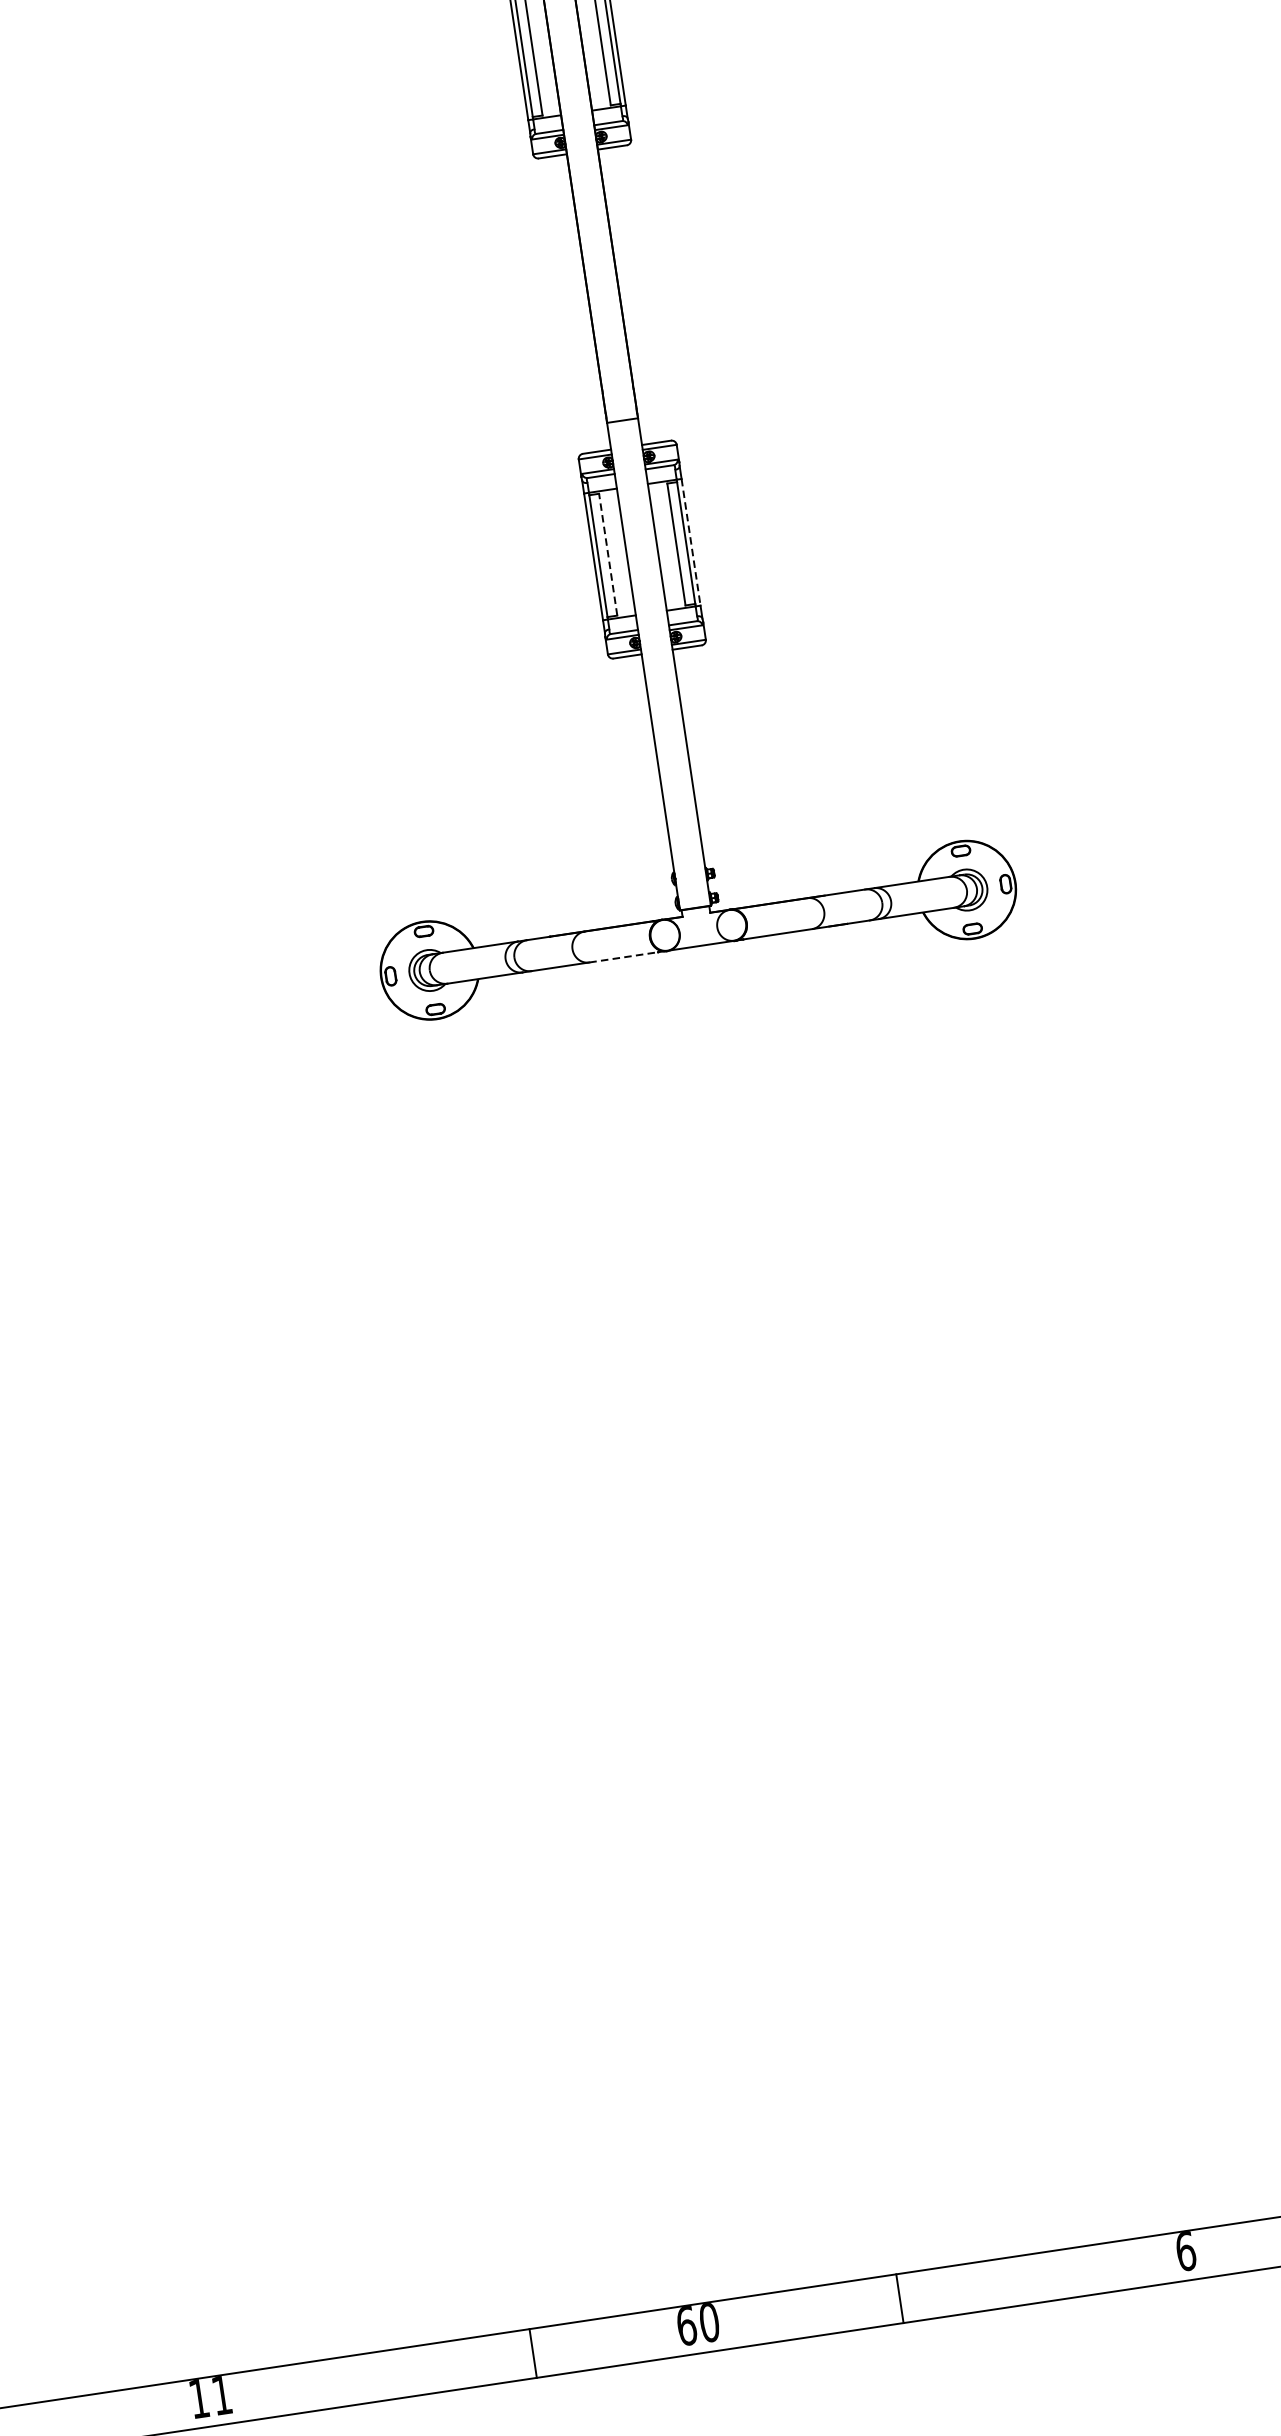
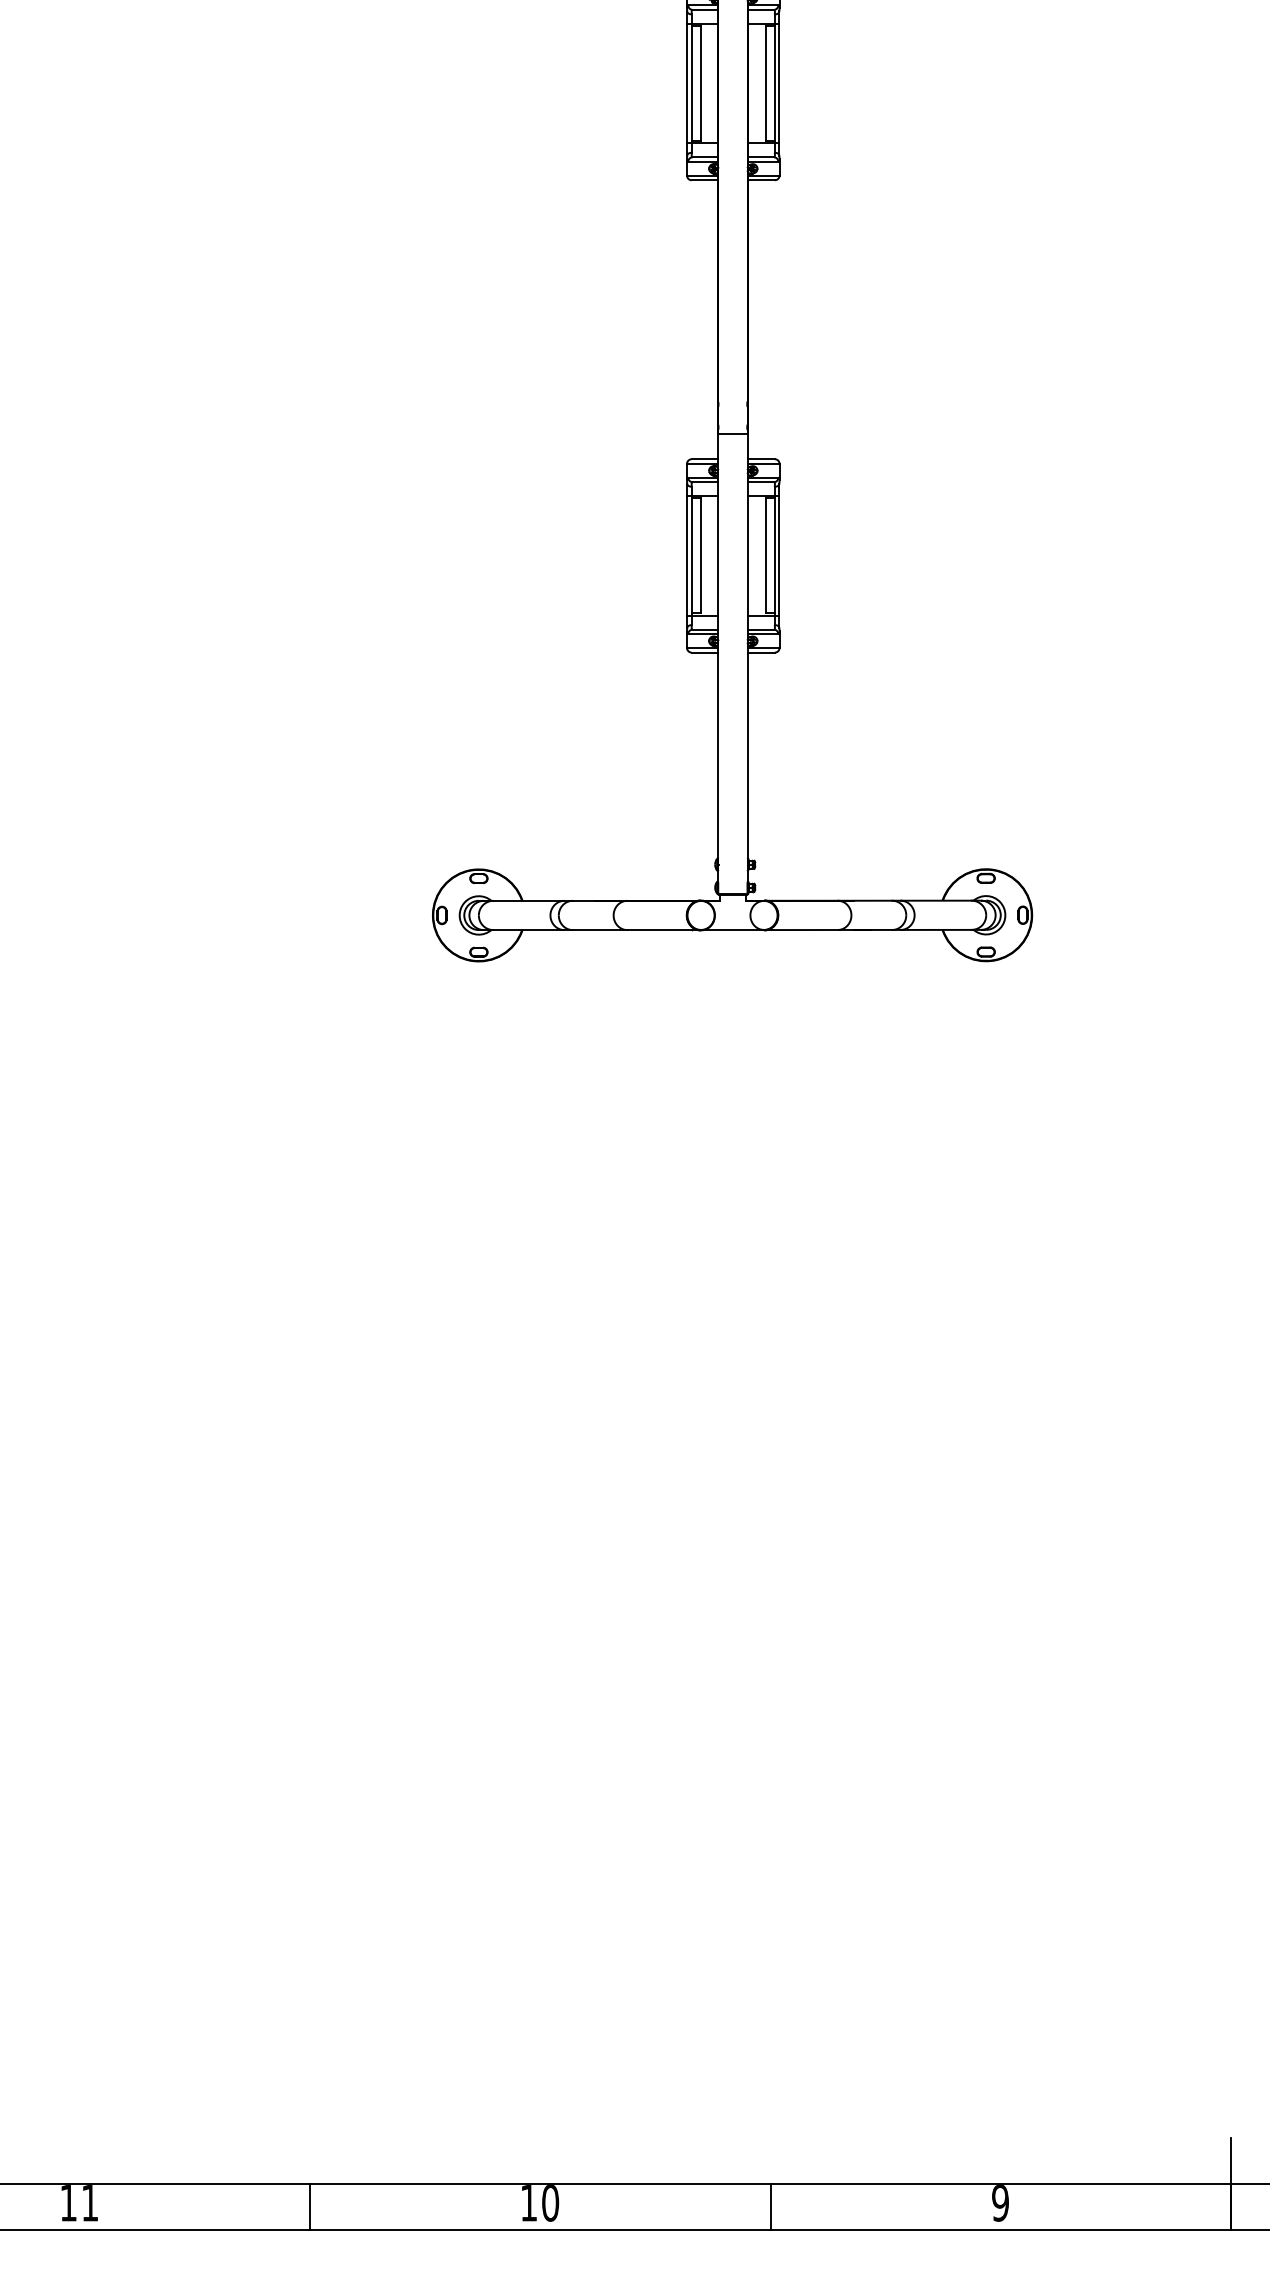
line: (691, 541) -> (779, 555), dashed -> solid
line: (608, 554) -> (701, 555), dashed -> solid
line: (624, 957) -> (660, 930), dashed -> solid
text: (1185, 2251) -> (1000, 2203), 6 -> 9
line: (899, 2298) -> (770, 2207), moved
text: (686, 2326) -> (528, 2203), 60 -> 10
line: (533, 2353) -> (310, 2207), moved

